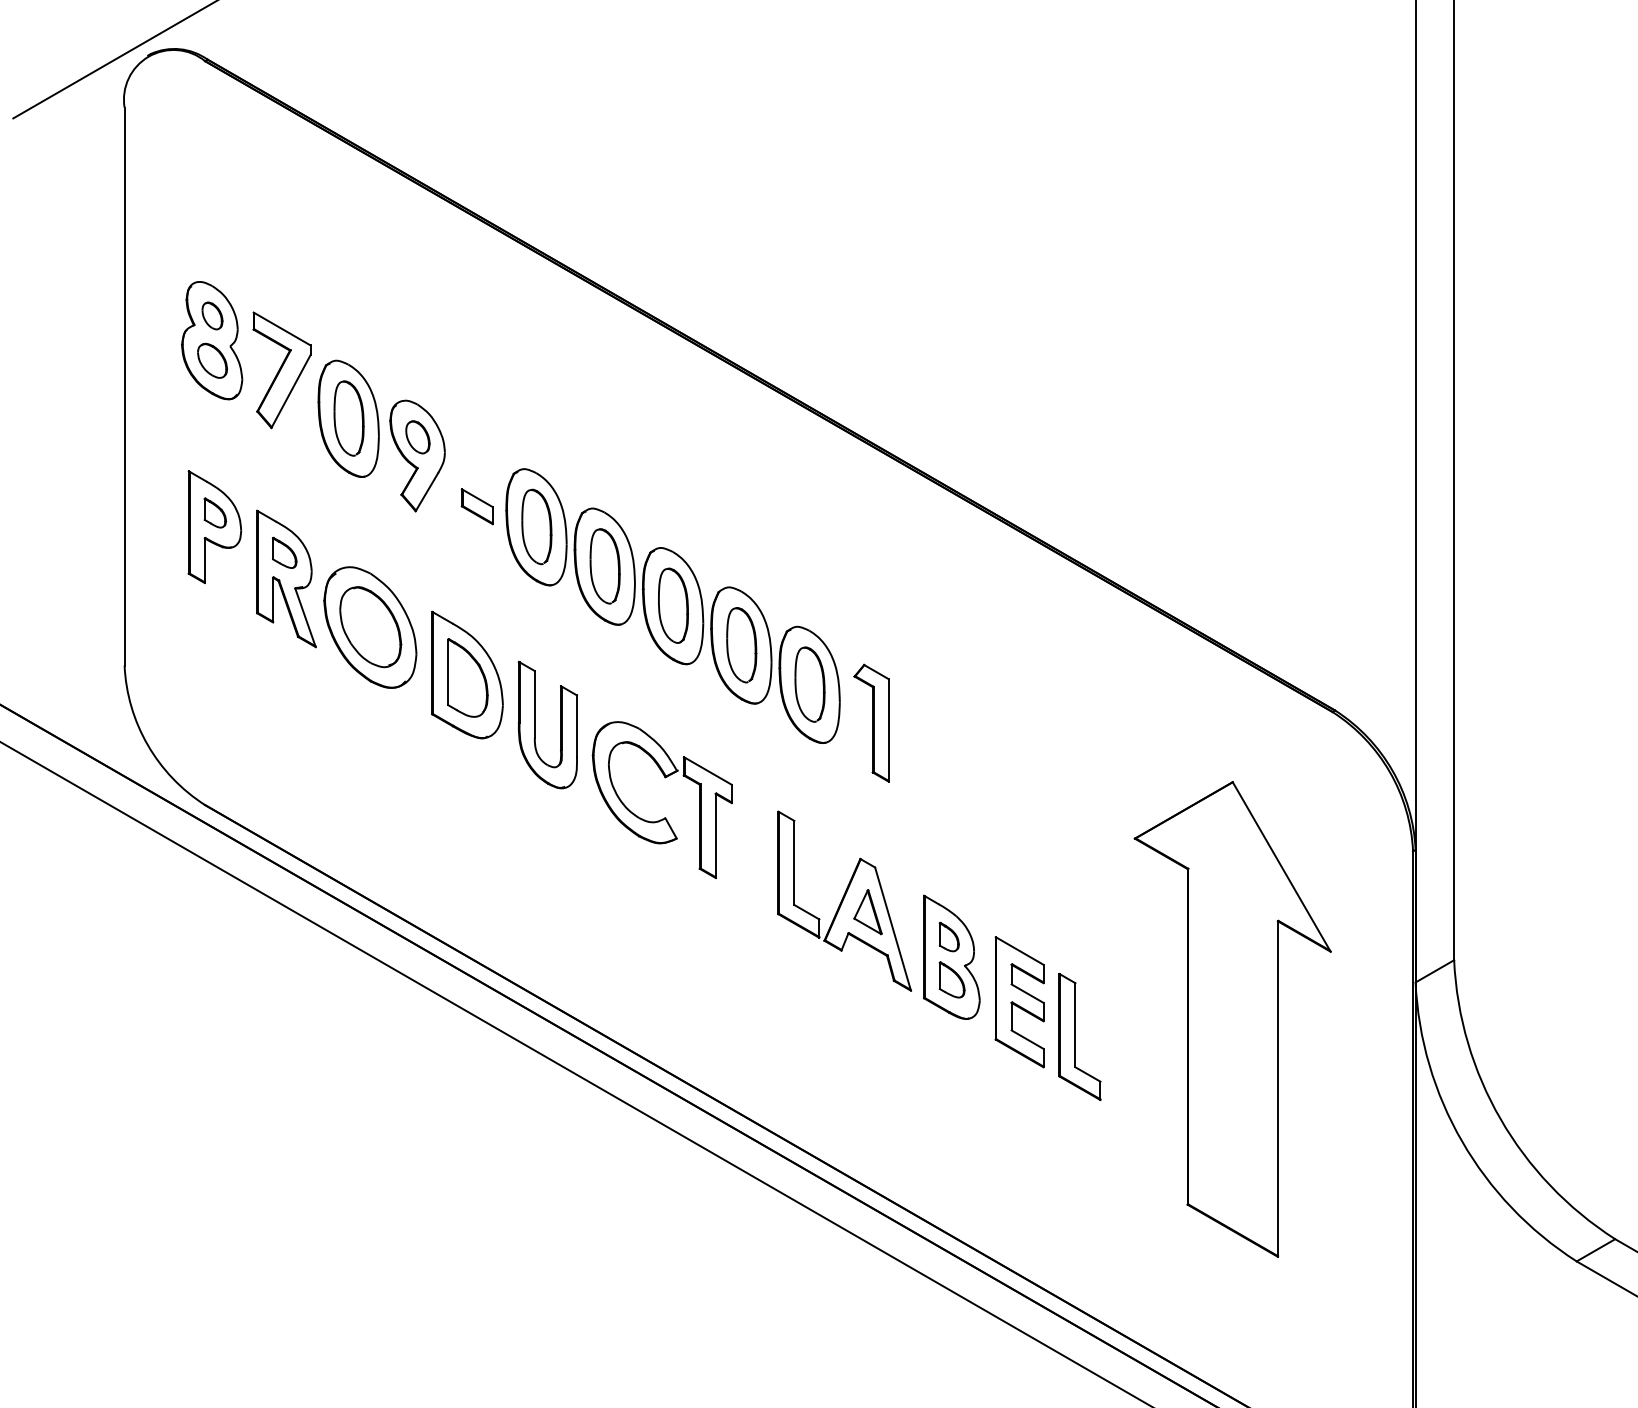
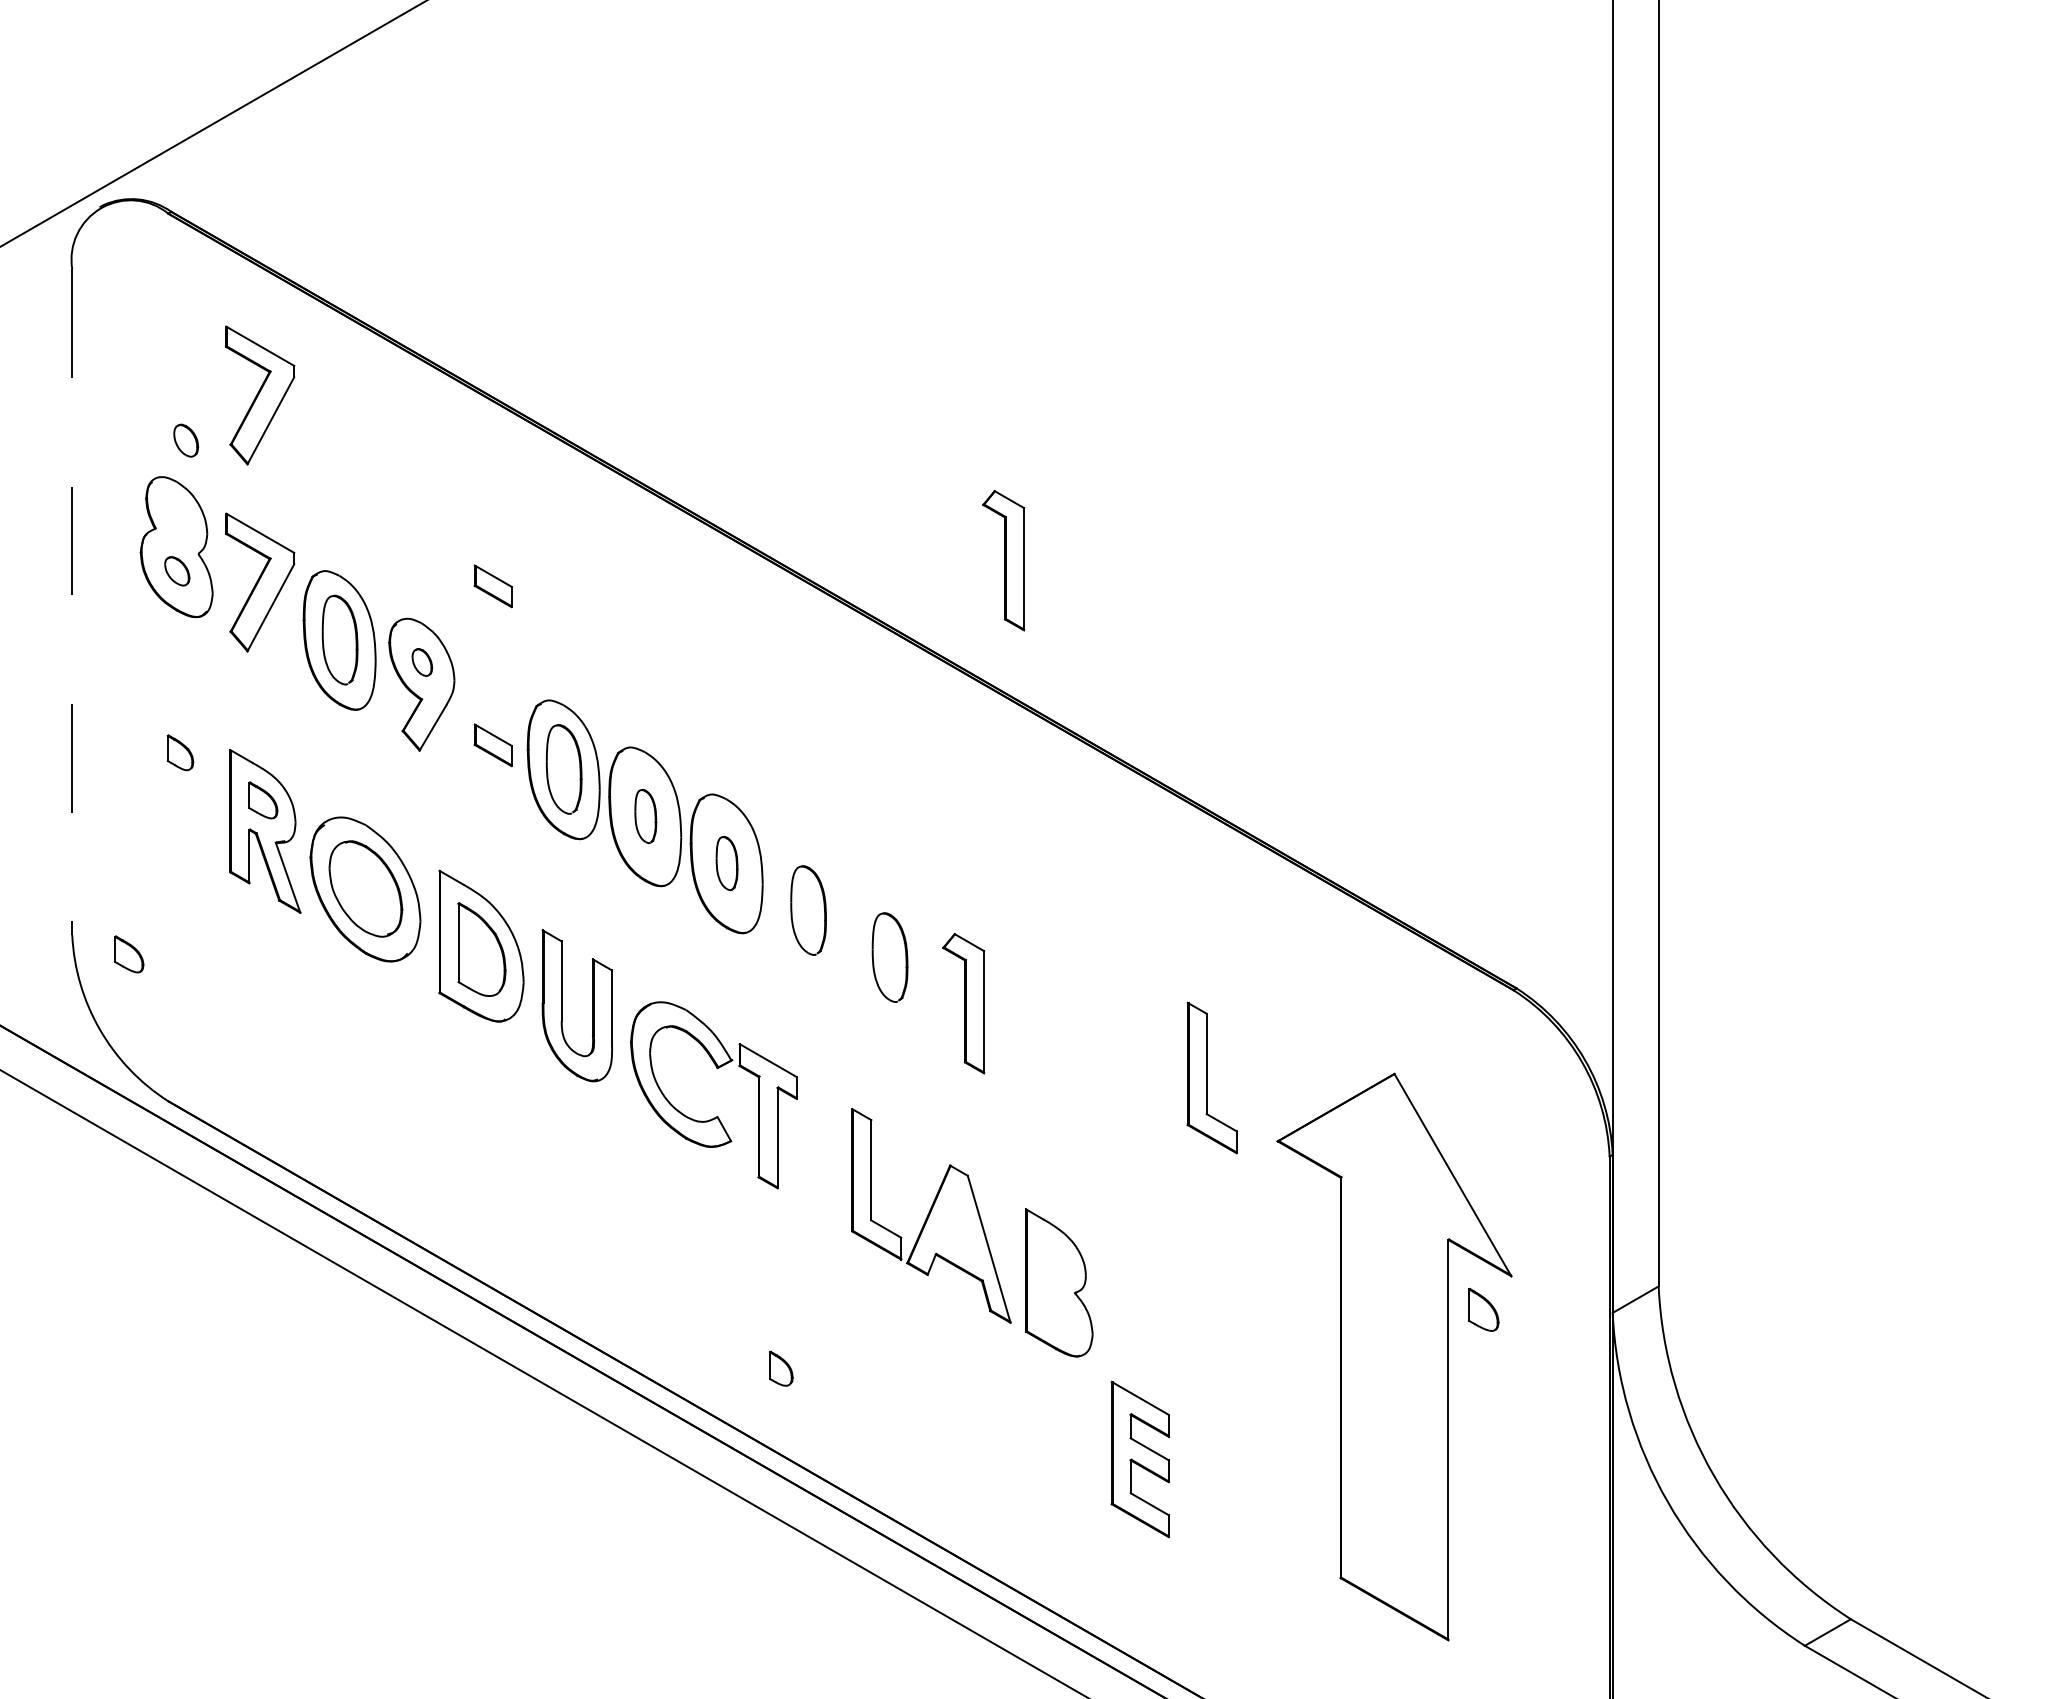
part: (282, 213) -> (260, 395), added
part: (211, 315) -> (185, 440), moved
part: (905, 351) -> (1003, 560), added
part: (212, 361) -> (177, 571), size x0.7
part: (476, 373) -> (492, 586), added
line: (124, 387) -> (72, 602), solid -> dashed
part: (418, 437) -> (422, 662), size x0.7
part: (214, 527) -> (179, 769), removed
part: (605, 566) -> (645, 816), size x0.6
part: (672, 605) -> (726, 863), size x0.6
part: (775, 665) -> (848, 934), removed
part: (172, 682) -> (129, 954), added
part: (868, 912) -> (959, 1229), removed
part: (949, 936) -> (781, 1368), moved
part: (951, 979) -> (1483, 1309), moved
part: (1019, 1002) -> (1139, 1459), moved
part: (1079, 1036) -> (1211, 1077), moved

